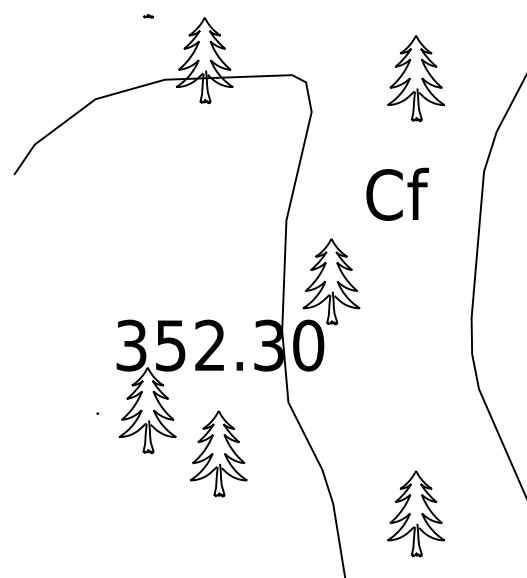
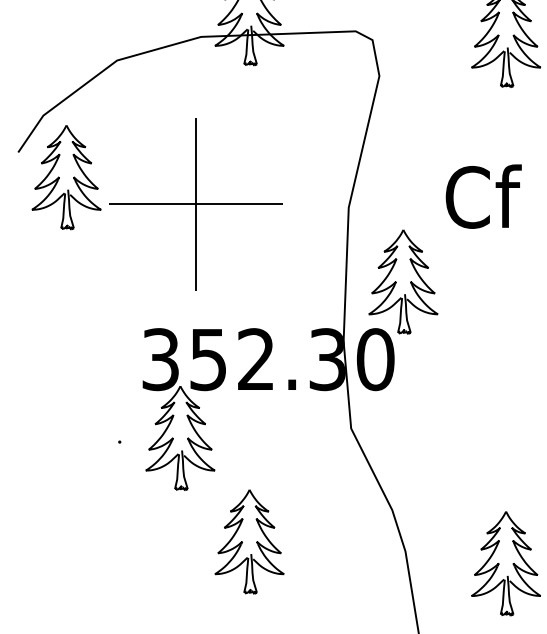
text: (397, 193) -> (483, 195), moved
part: (128, 217) -> (157, 204), added
part: (218, 453) -> (249, 541), moved

